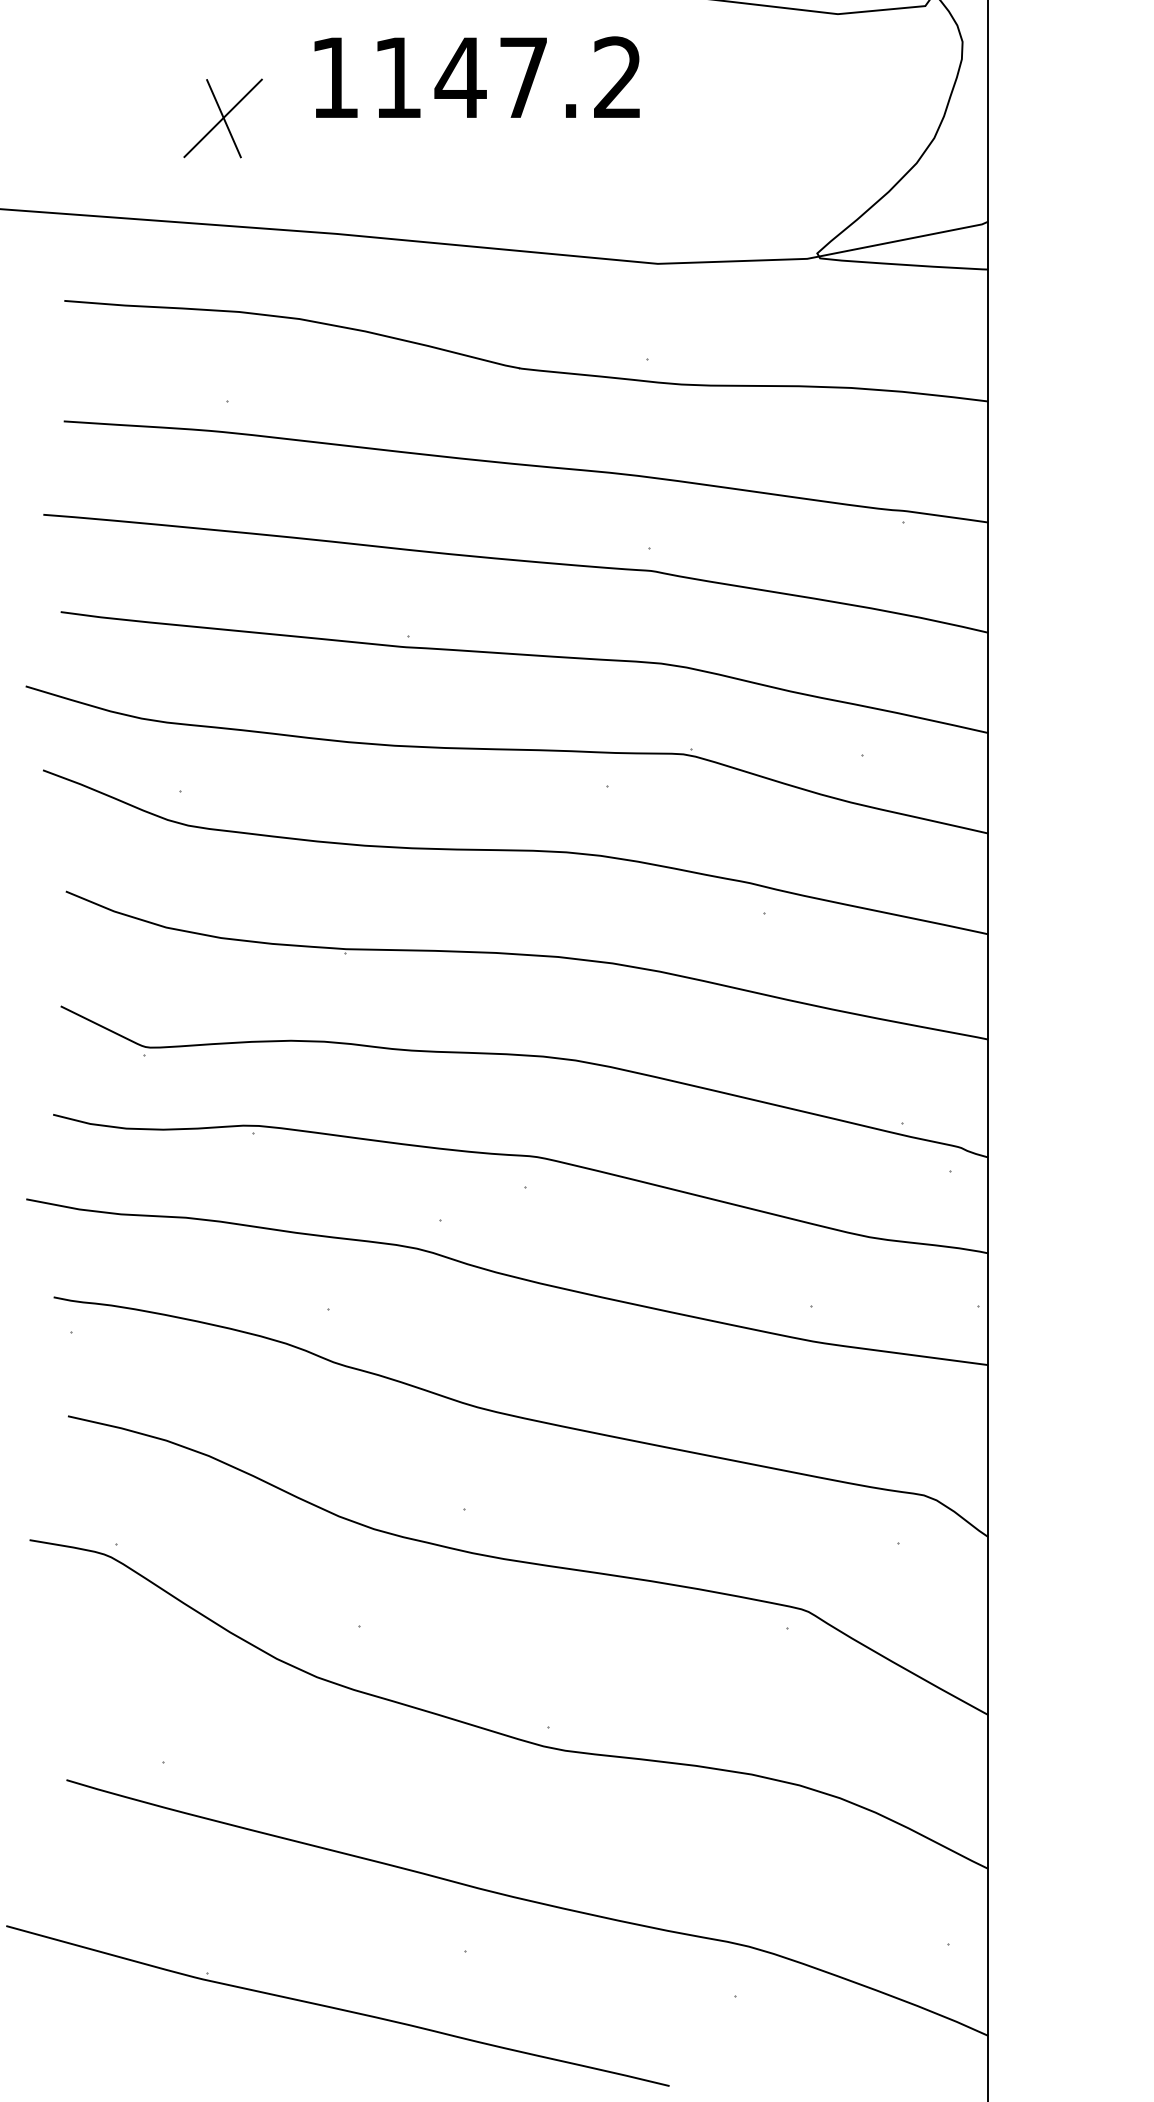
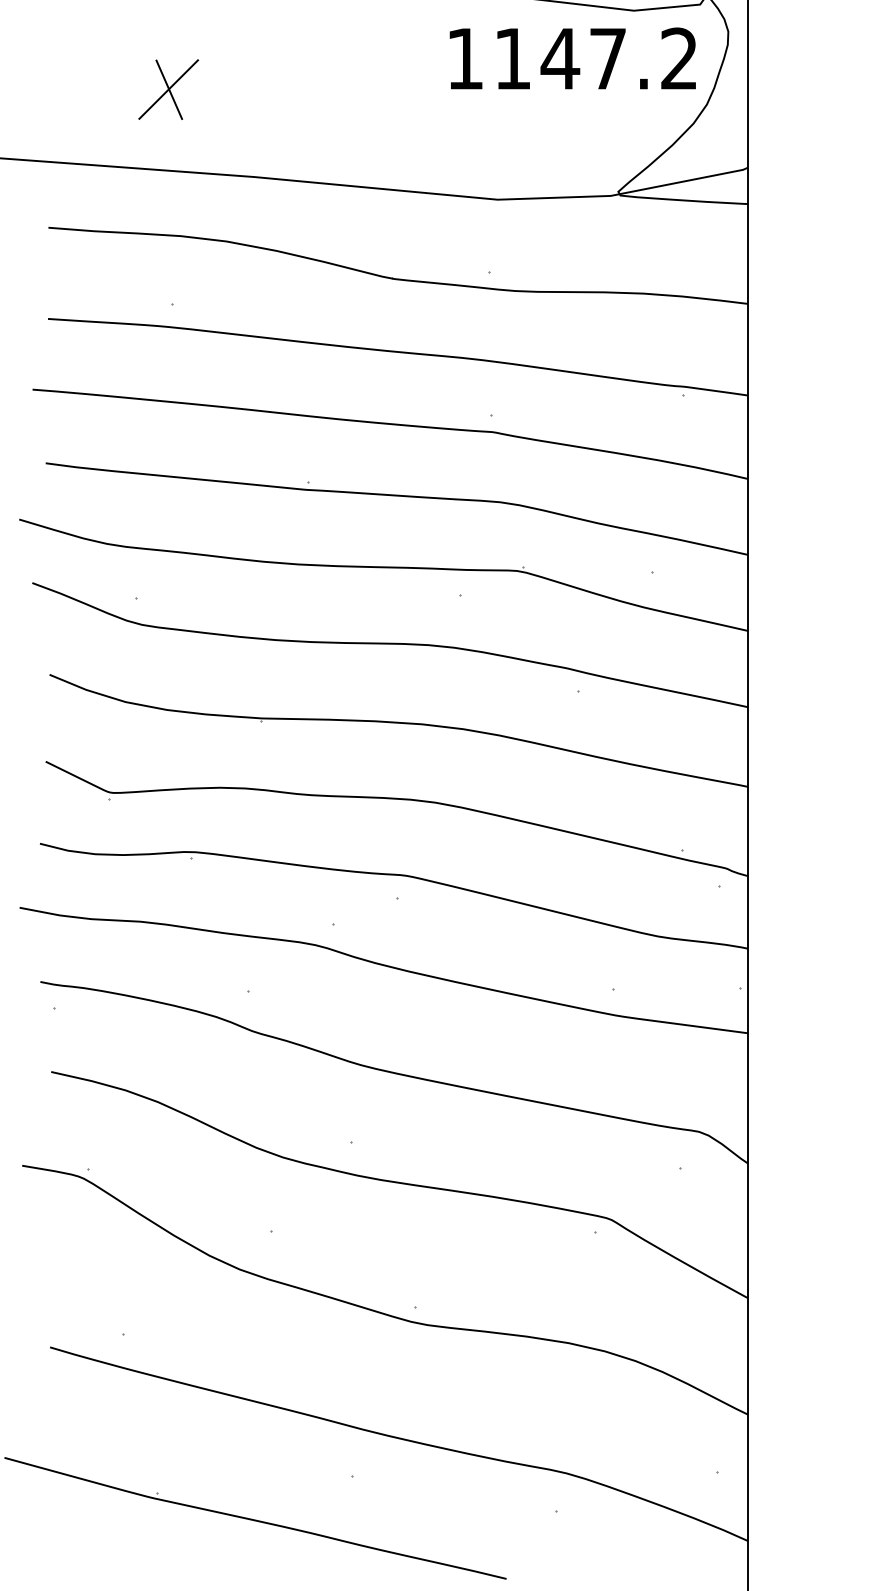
text: (476, 76) -> (572, 57), moved

